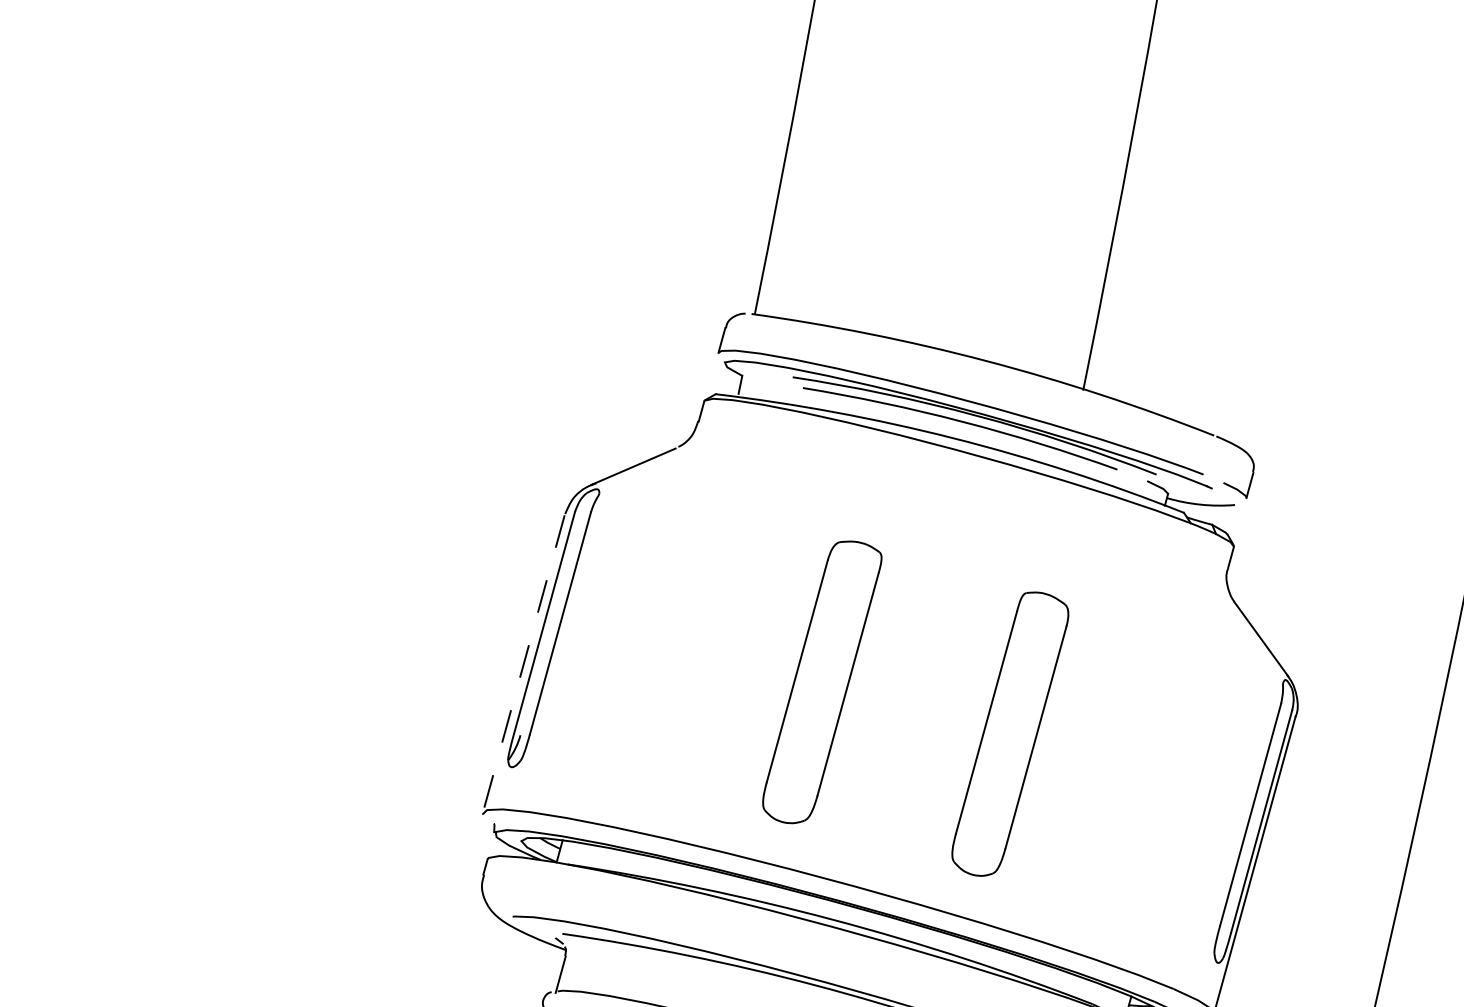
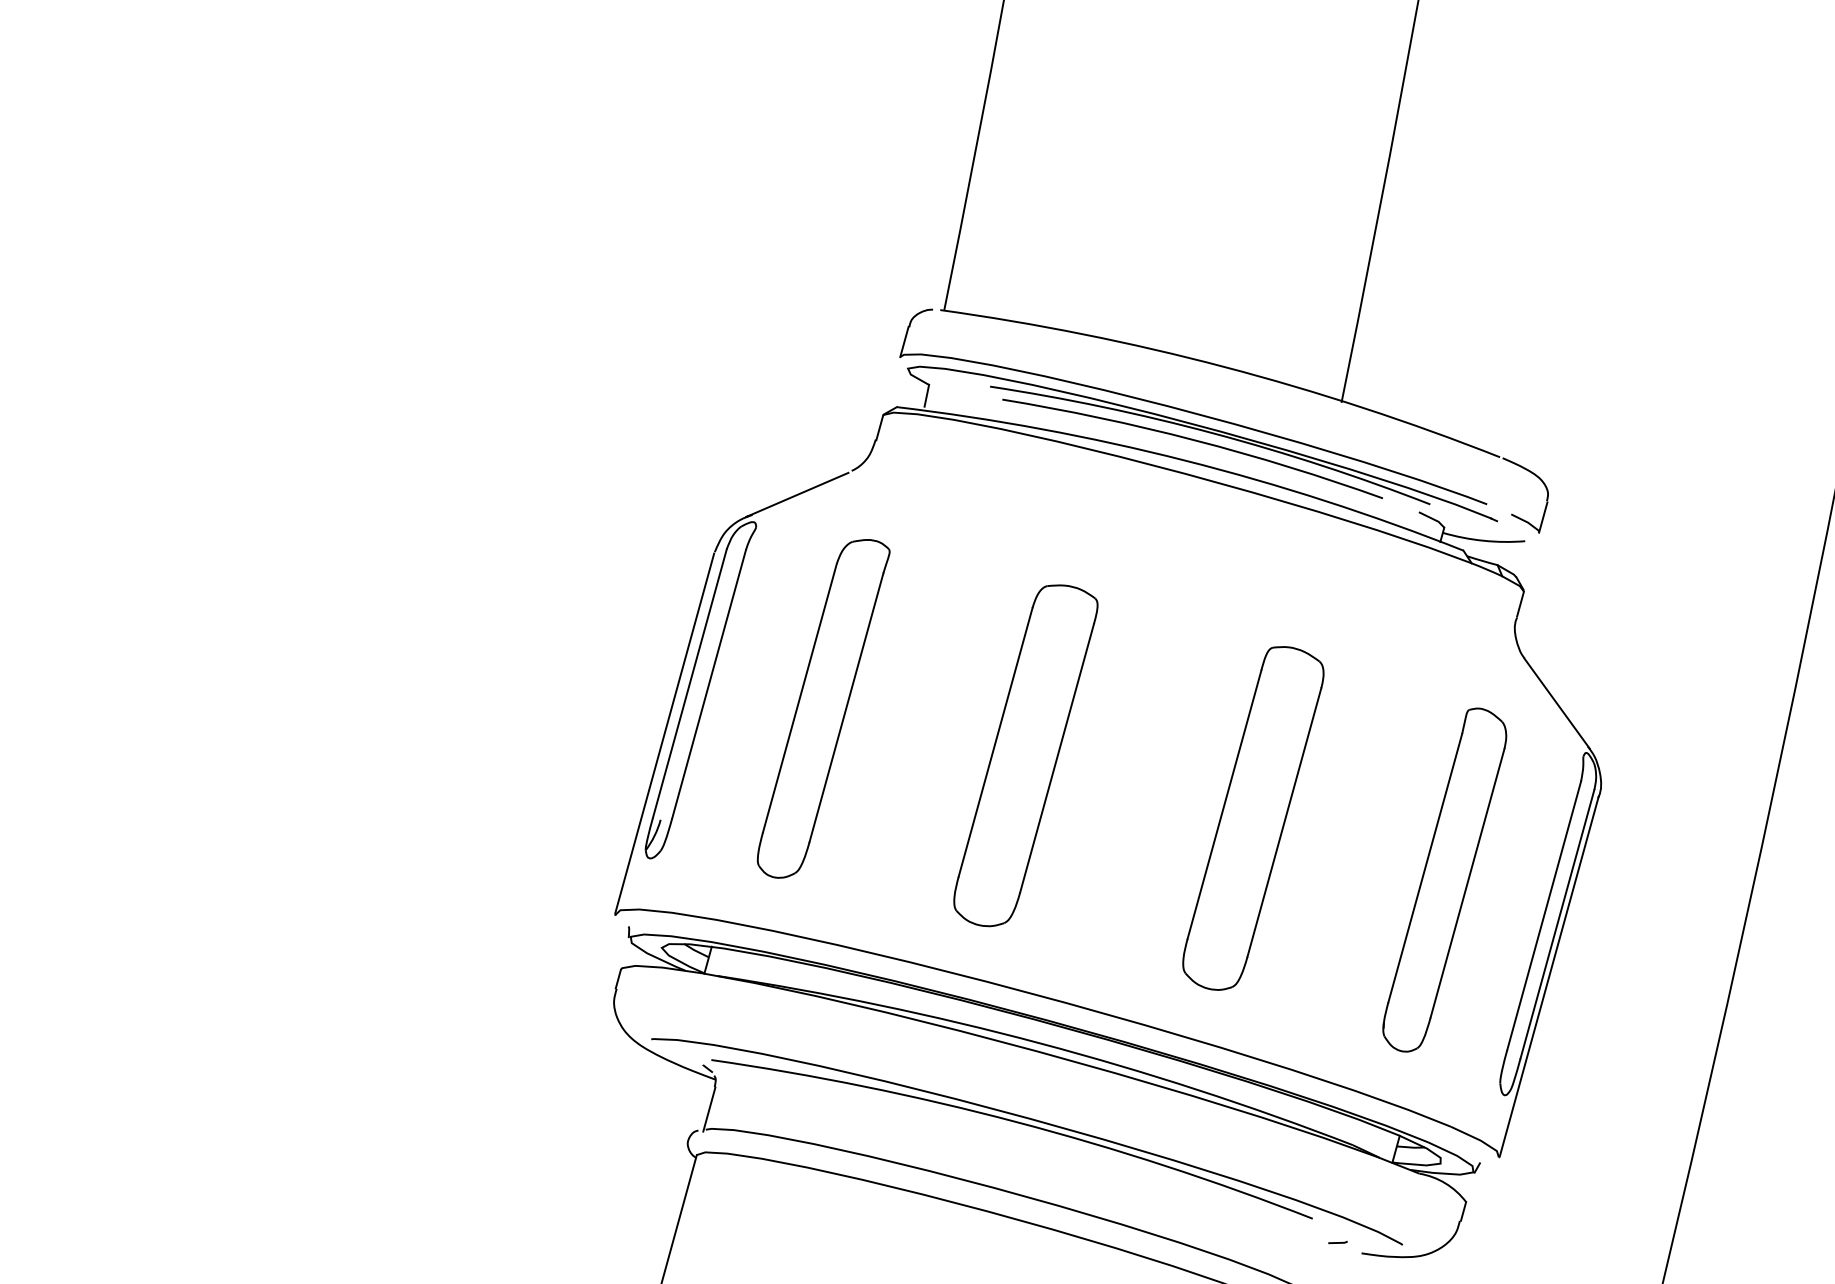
part: (655, 643) -> (823, 708), added
line: (523, 663) -> (664, 733), dashed -> solid
part: (1168, 784) -> (1444, 879), added

